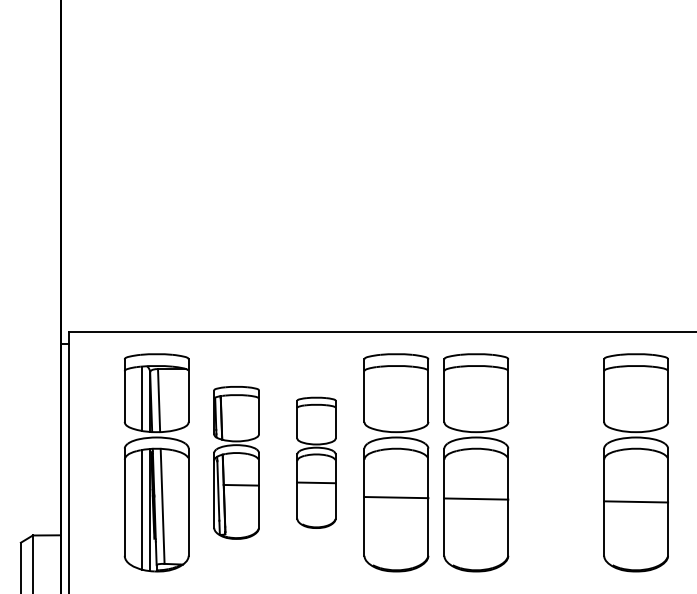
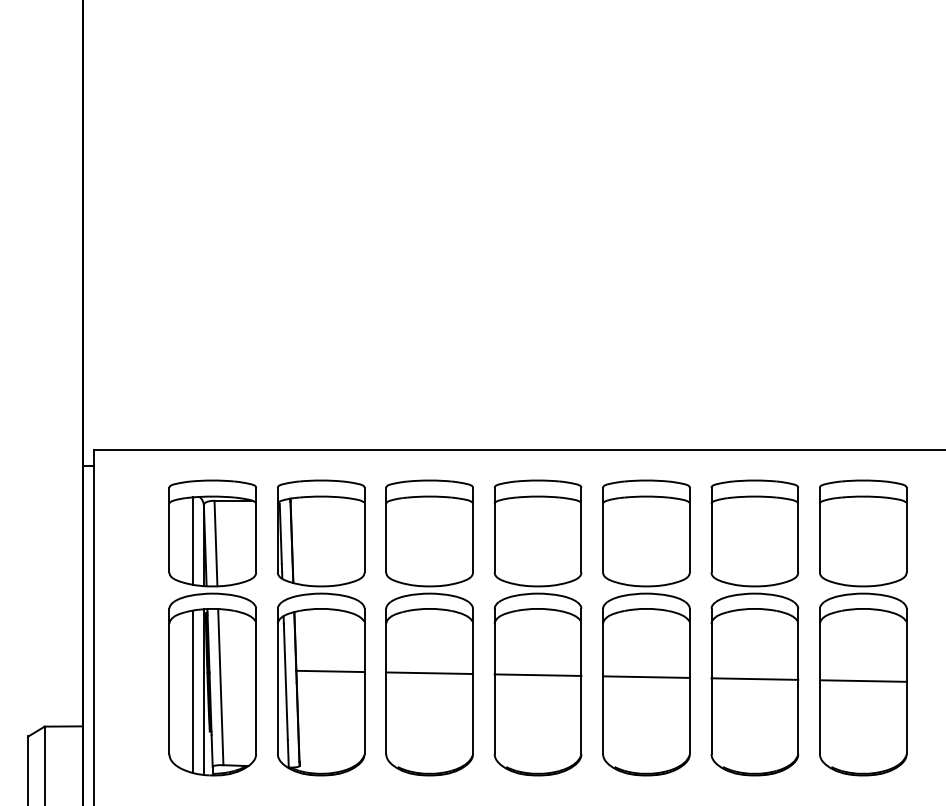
part: (236, 462) -> (321, 627), size x1.43
part: (316, 462) -> (429, 627), size x1.67
part: (556, 462) -> (755, 627), added

